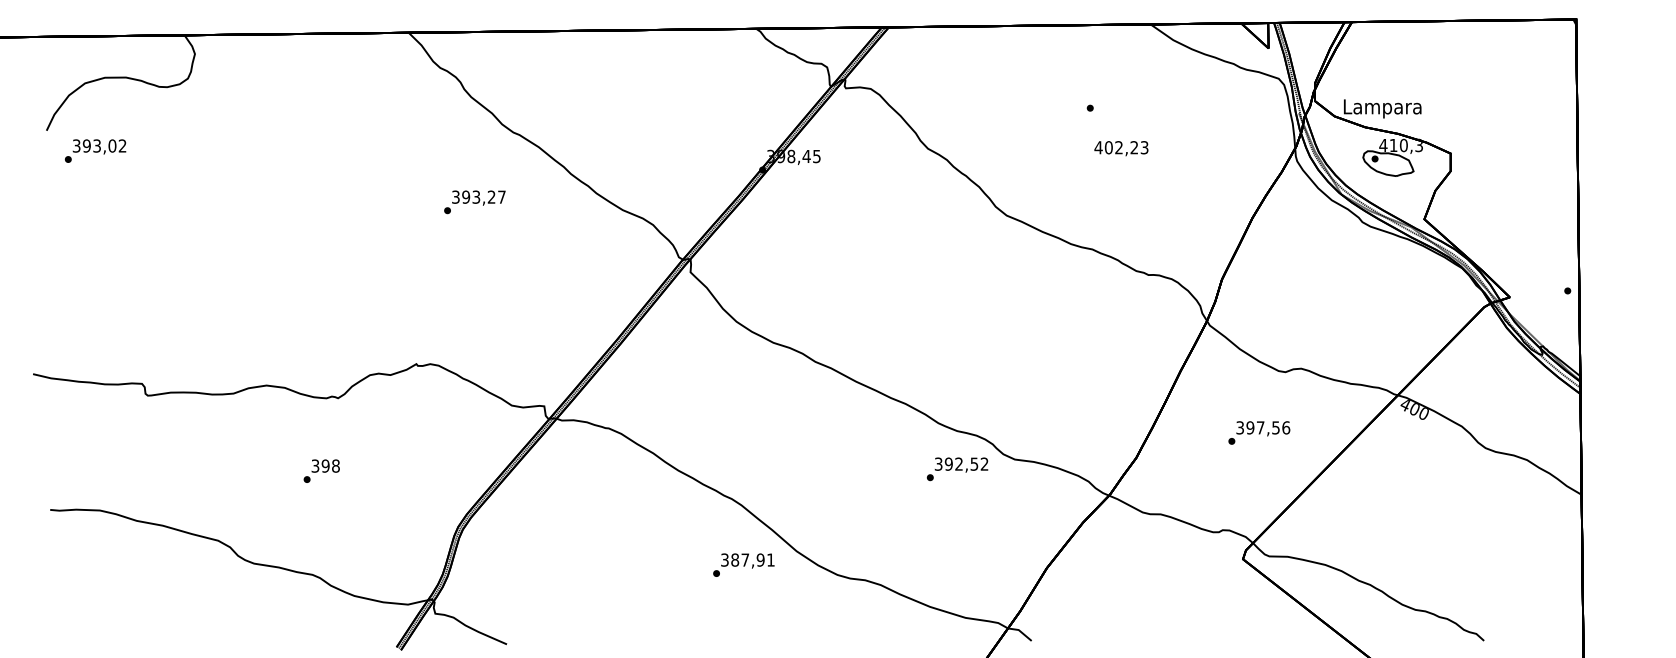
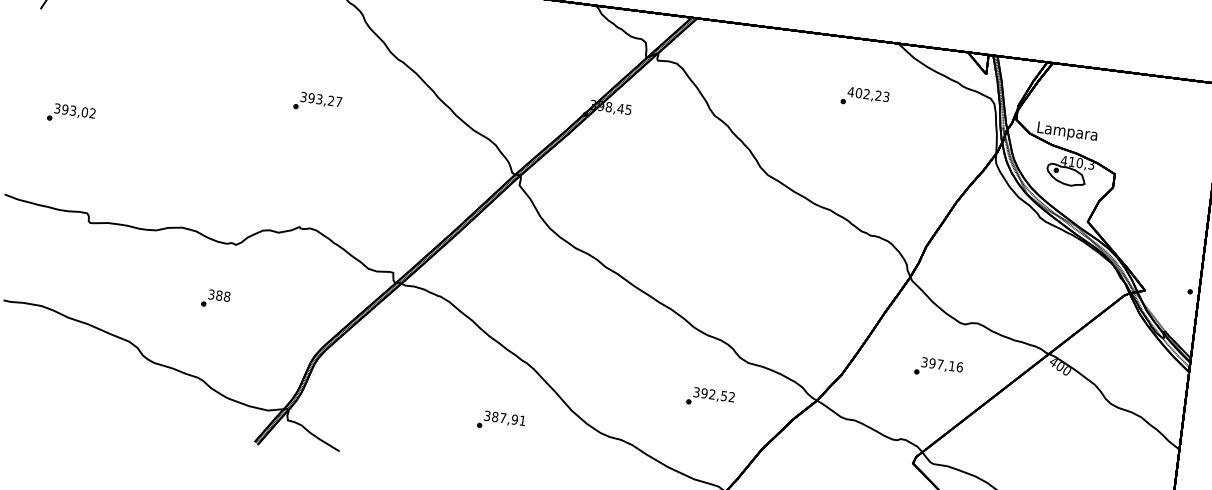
text: (1121, 148) -> (868, 95), moved
text: (95, 150) -> (71, 114), moved
text: (474, 202) -> (317, 103), moved
text: (1275, 427) -> (951, 365), 397,56 -> 397,16
text: (325, 465) -> (219, 295), 398 -> 388
text: (957, 469) -> (710, 398), moved
text: (743, 564) -> (501, 421), moved

